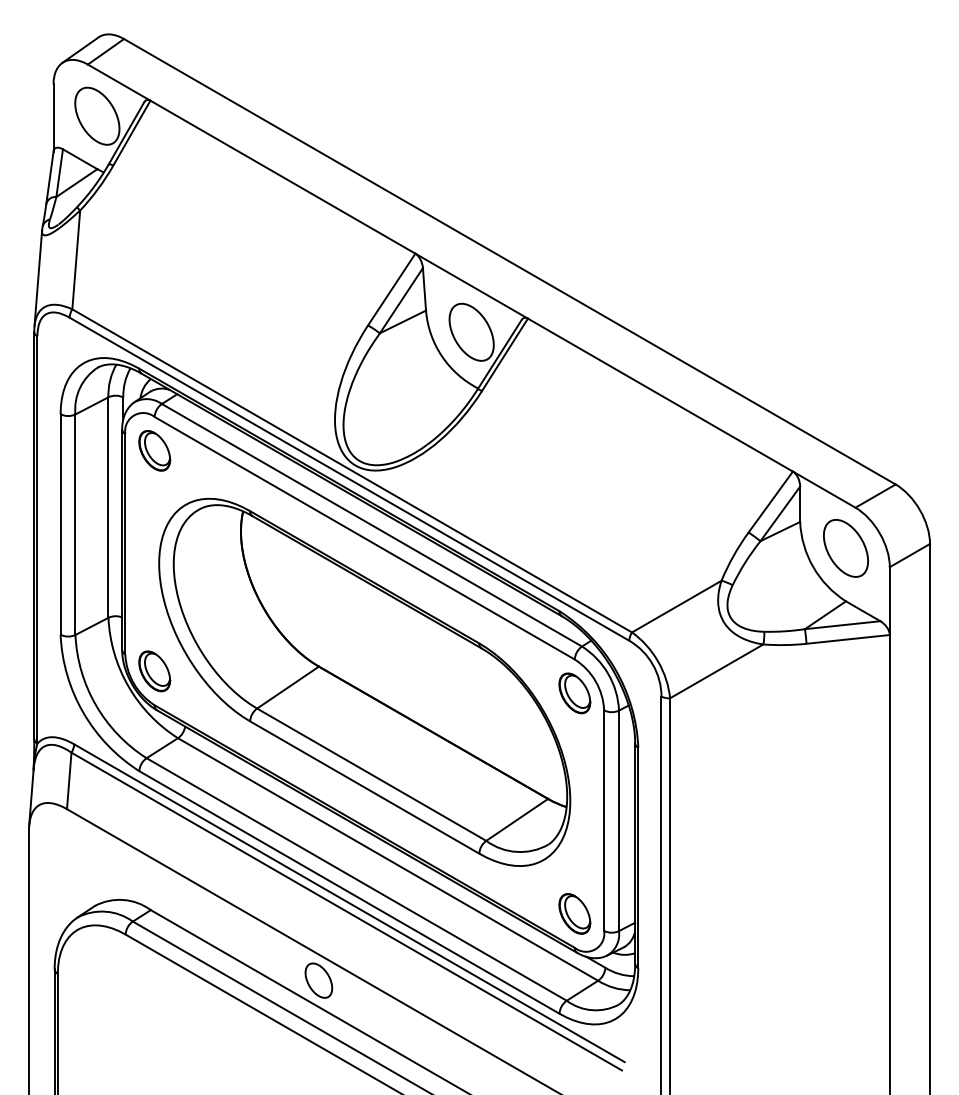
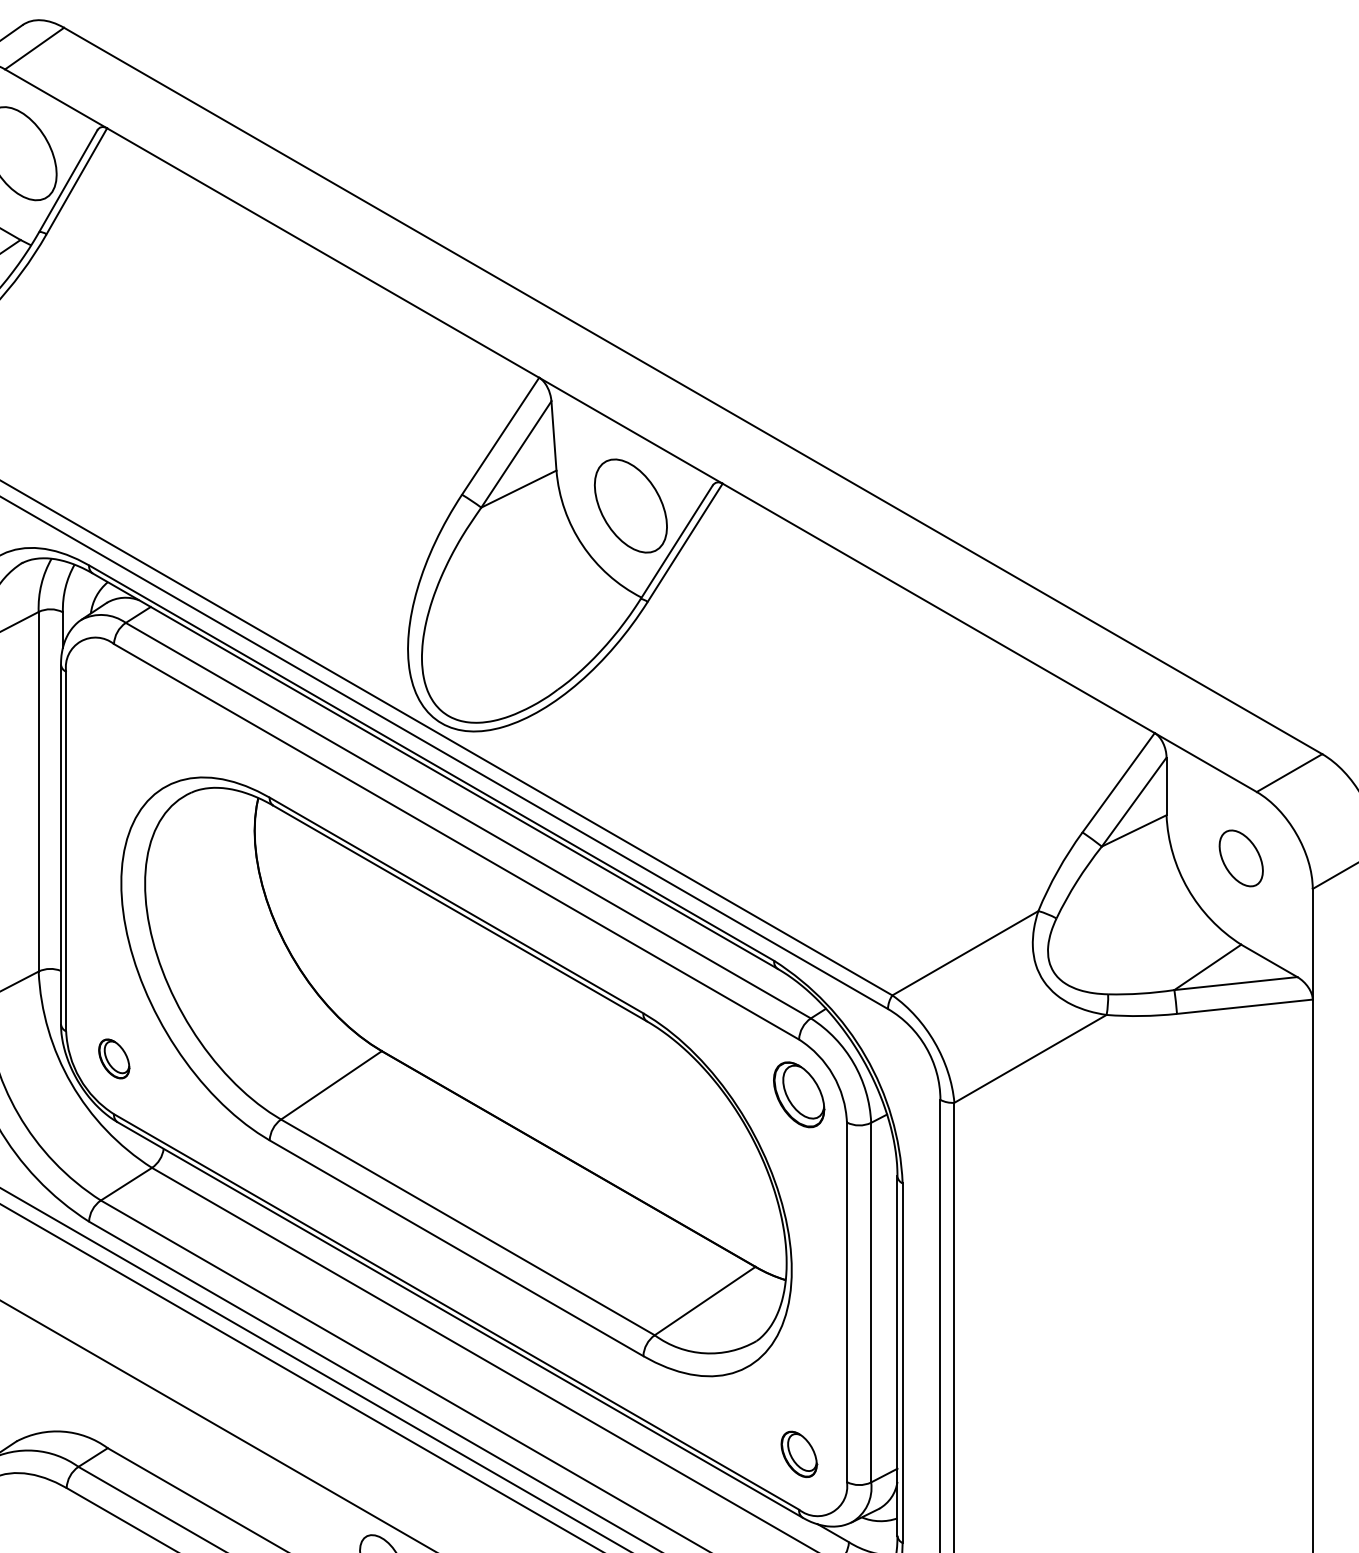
part: (154, 450) -> (113, 698), removed
part: (845, 548) -> (1240, 858), size x0.6
part: (154, 671) -> (113, 1059), size x0.6
part: (574, 913) -> (798, 1453), size x0.7

